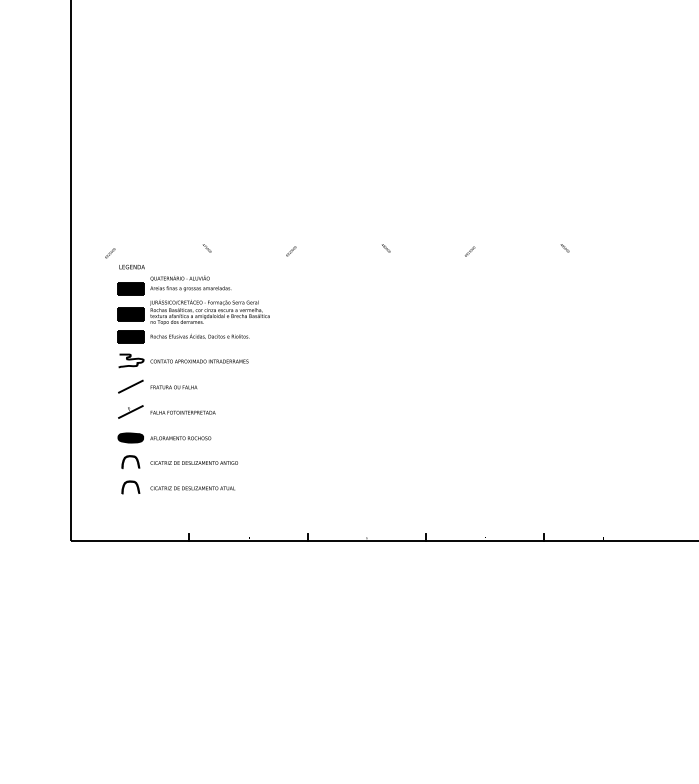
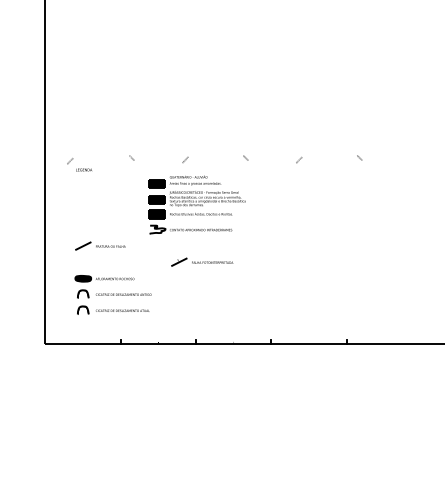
part: (192, 321) -> (196, 204), moved
part: (167, 410) -> (202, 261), moved

